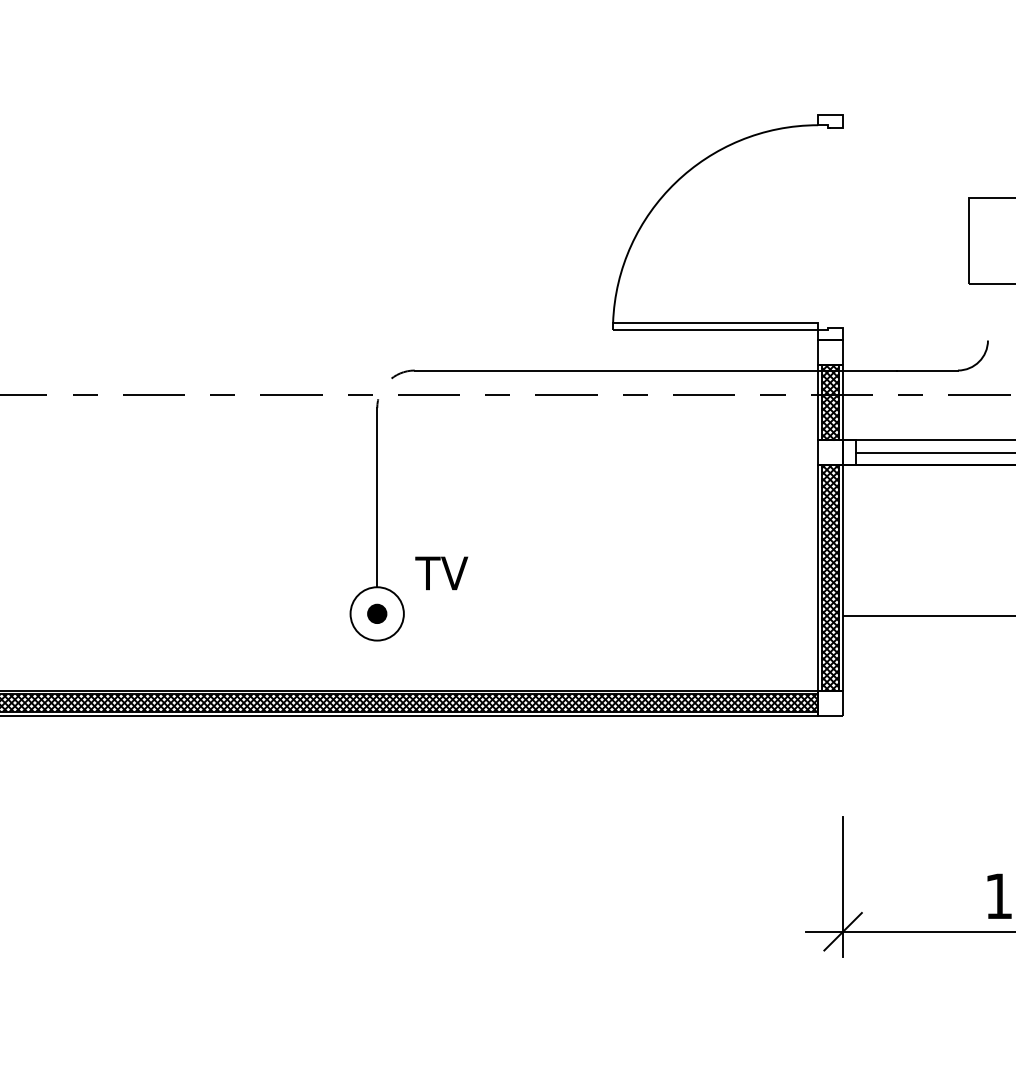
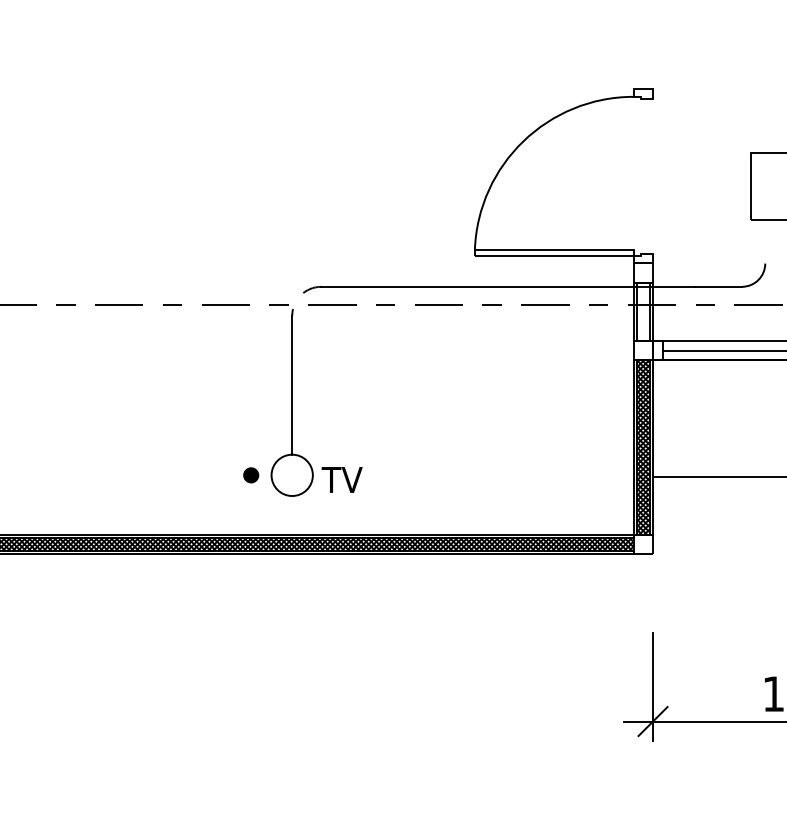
hatch: (830, 402) -> (643, 311), removed
text: (440, 572) -> (341, 479), moved
part: (377, 614) -> (251, 475), moved

